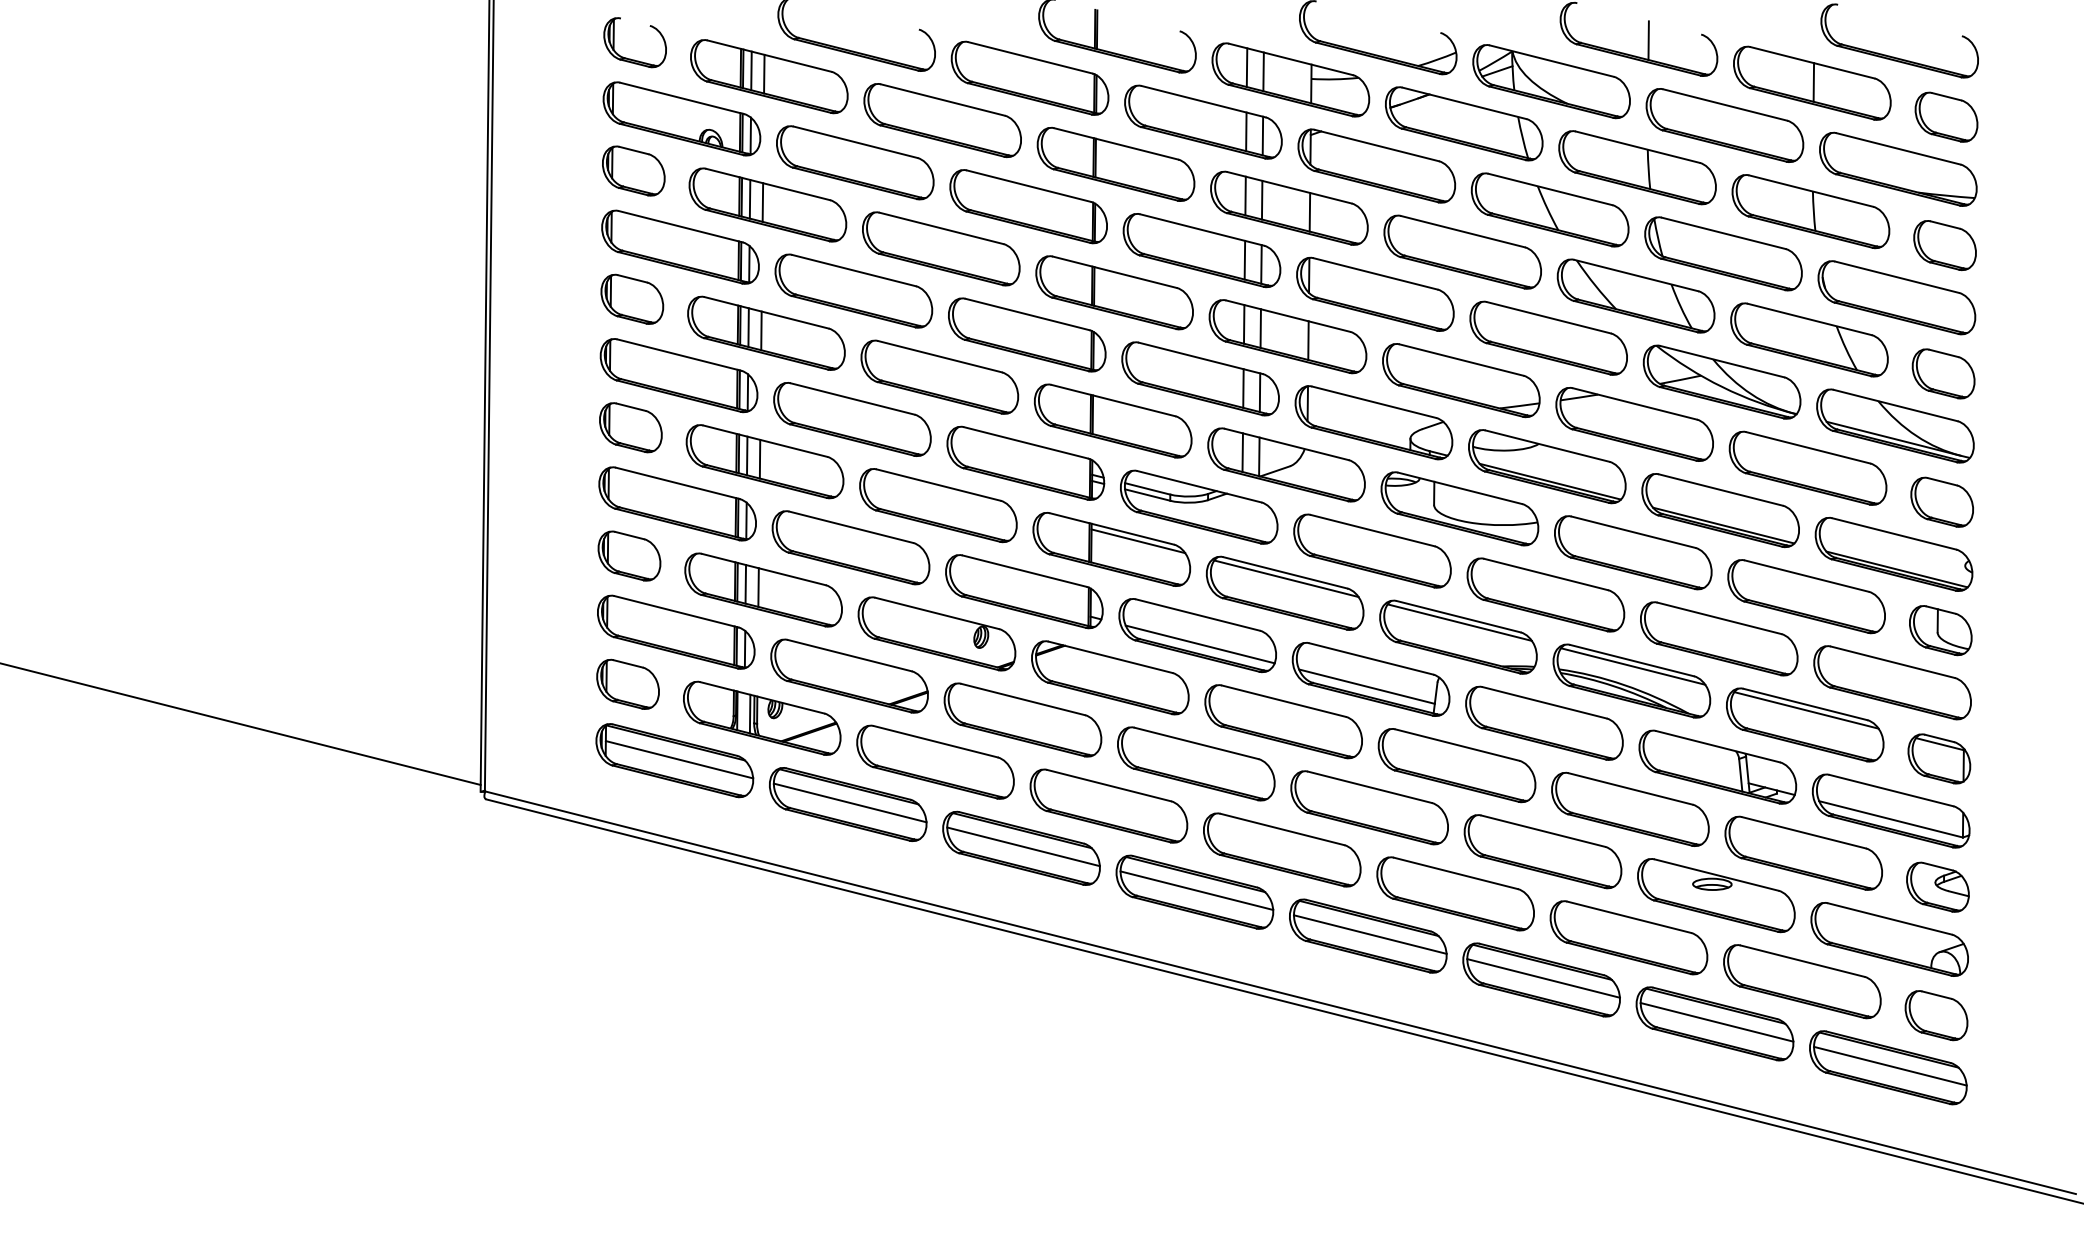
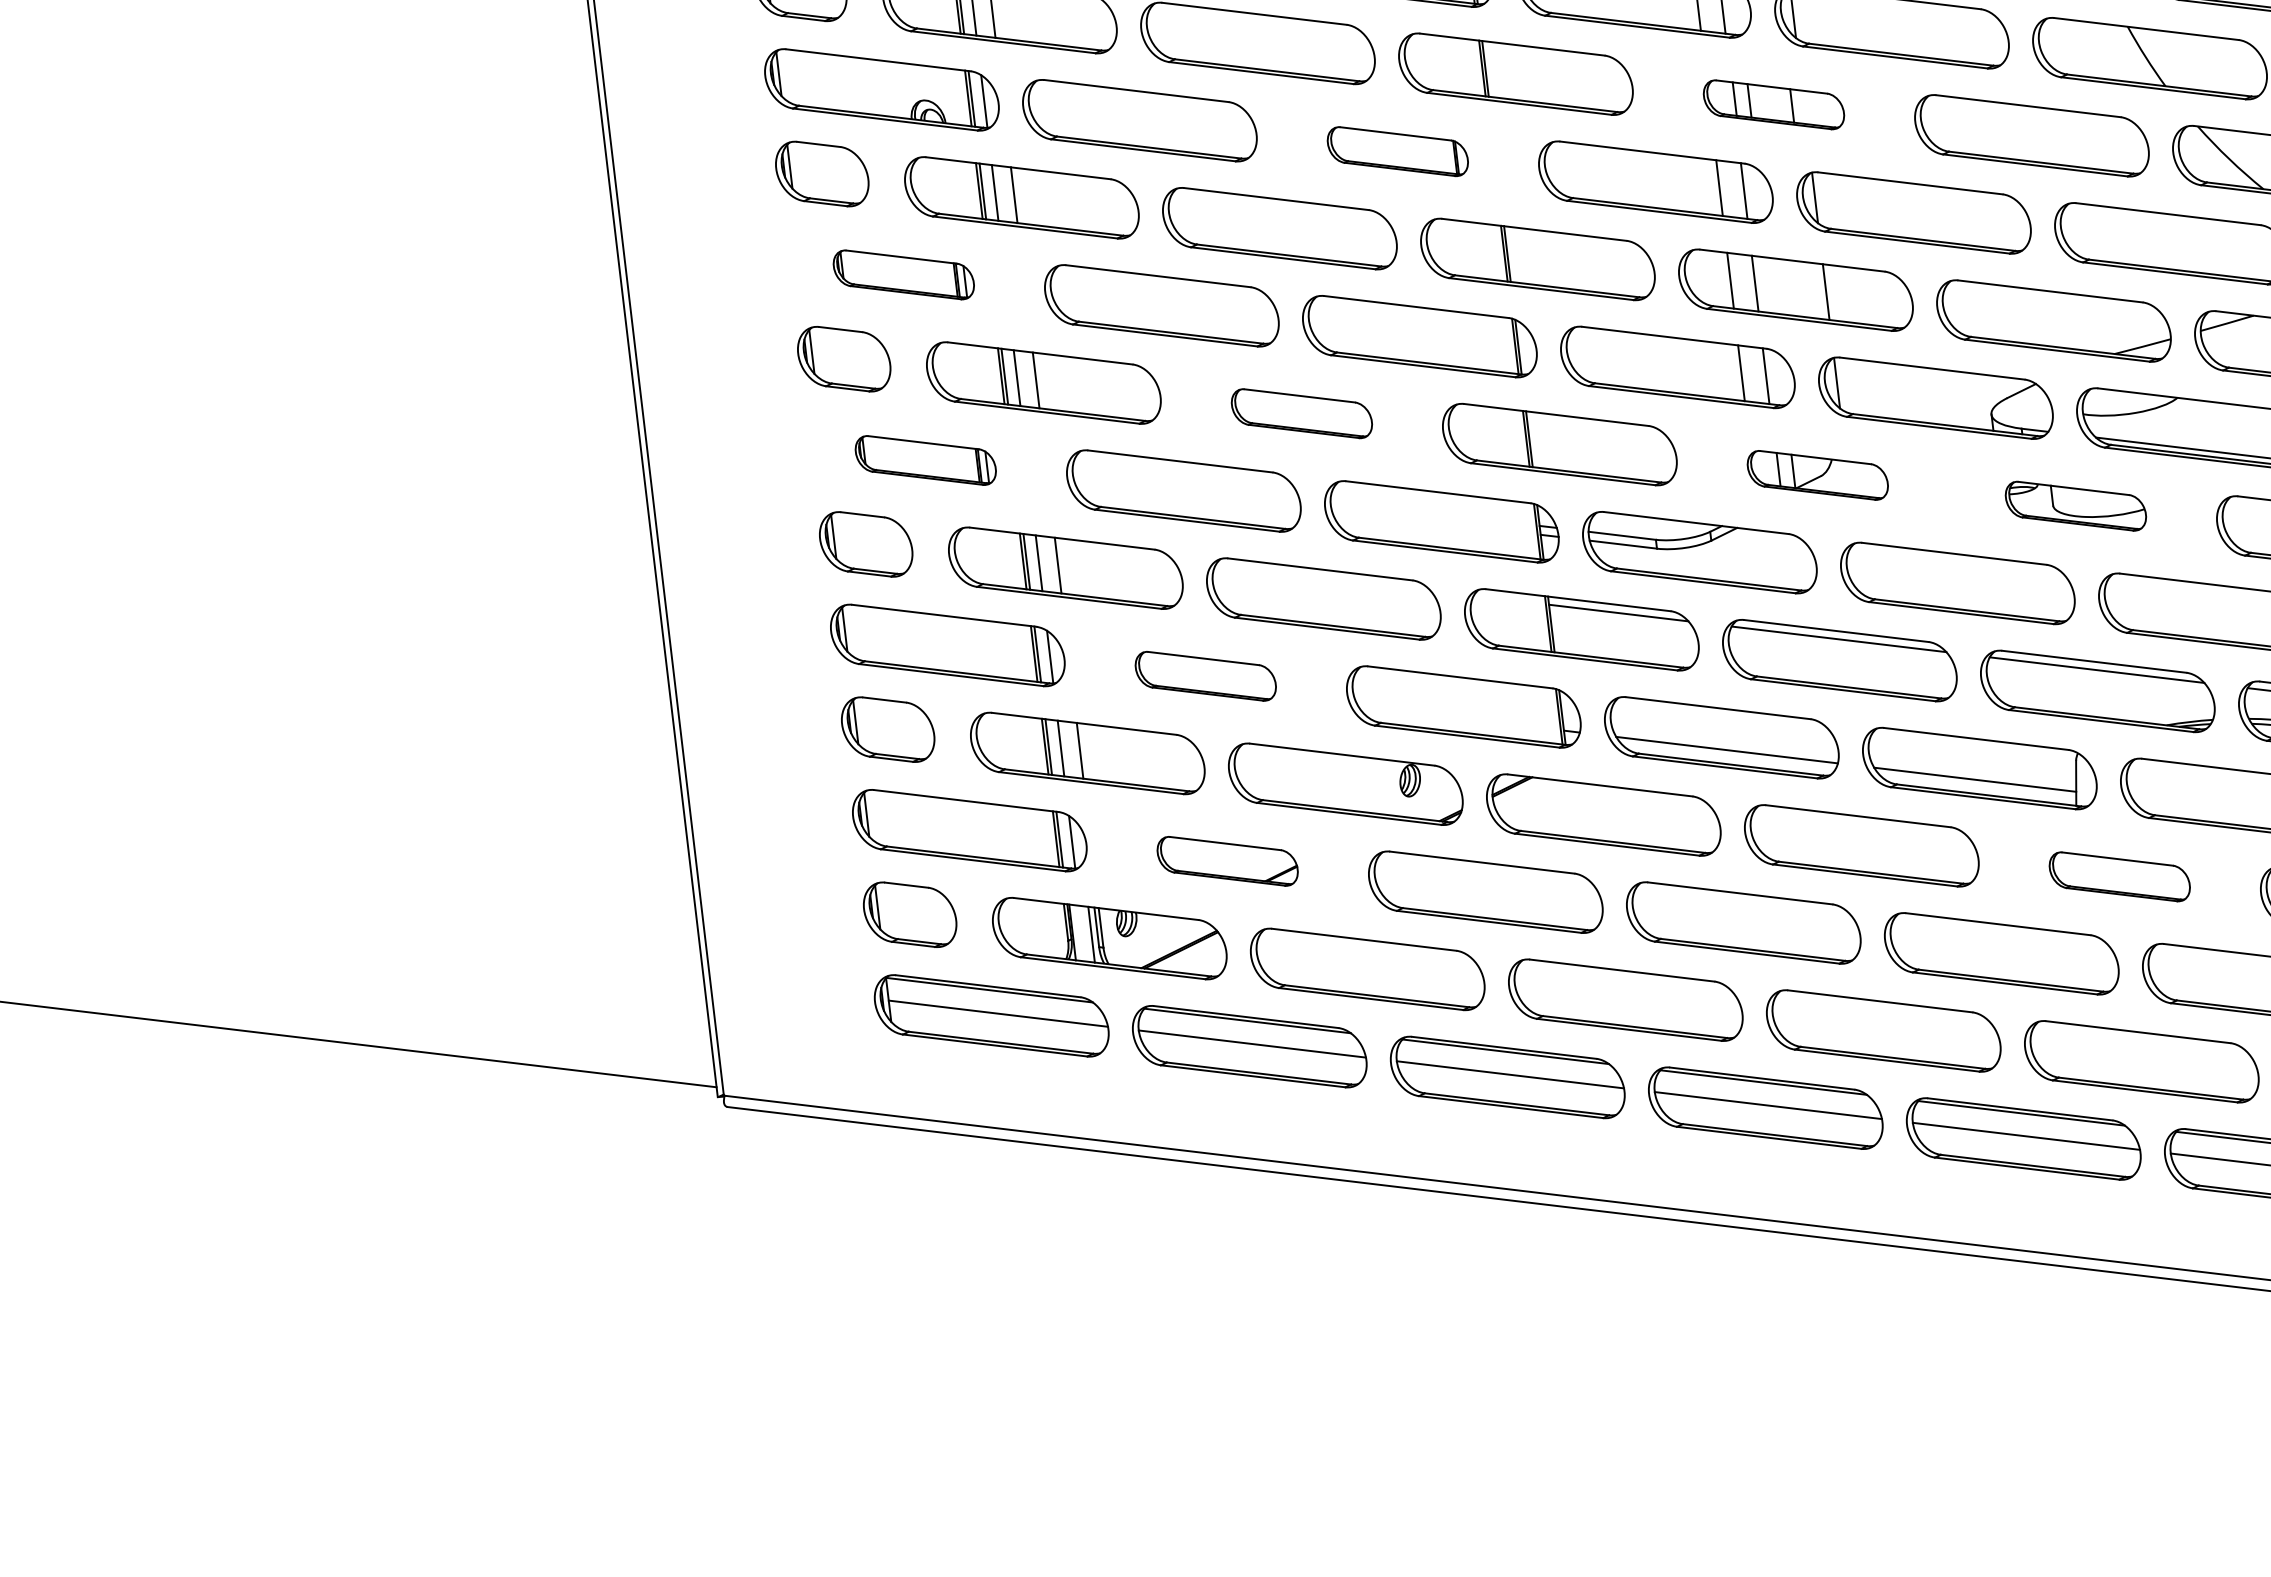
part: (1028, 206) -> (1397, 151), size x0.6
part: (1289, 207) -> (1773, 103), size x0.6
part: (680, 246) -> (903, 273), size x0.6
part: (678, 375) -> (924, 460), size x0.6
part: (939, 376) -> (1301, 412), size x0.6
part: (1286, 464) -> (1817, 474), size x0.6
part: (1459, 508) -> (2075, 505), size x0.6
part: (850, 547) -> (1205, 675), size x0.6
part: (849, 675) -> (1227, 860), size x0.6
part: (1456, 765) -> (2118, 876), size x0.6

